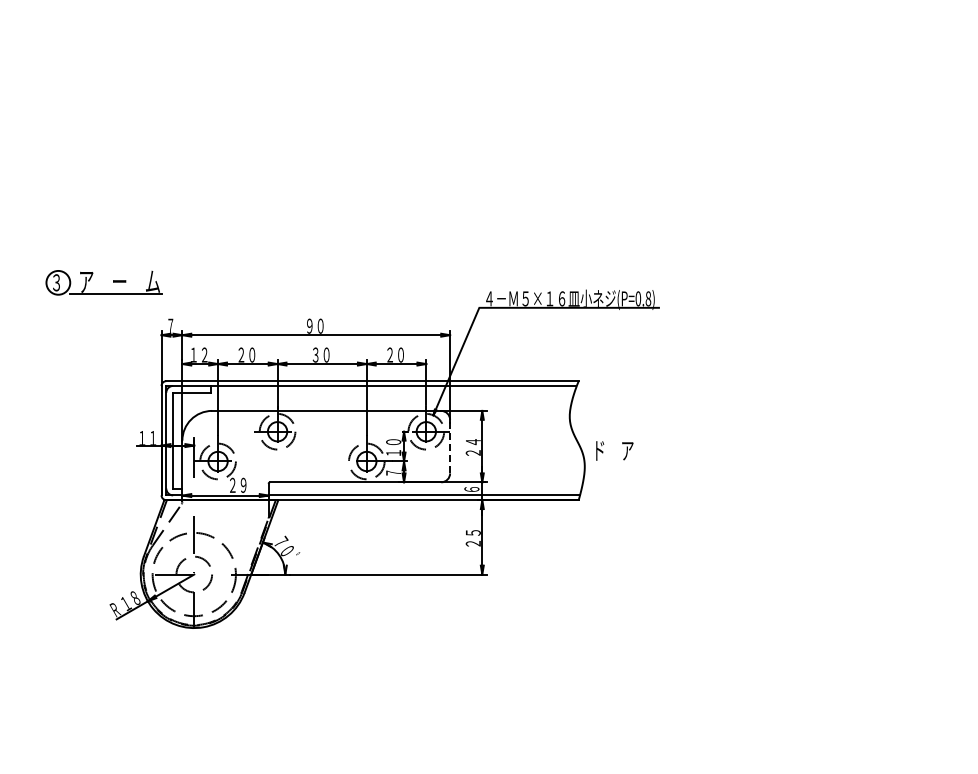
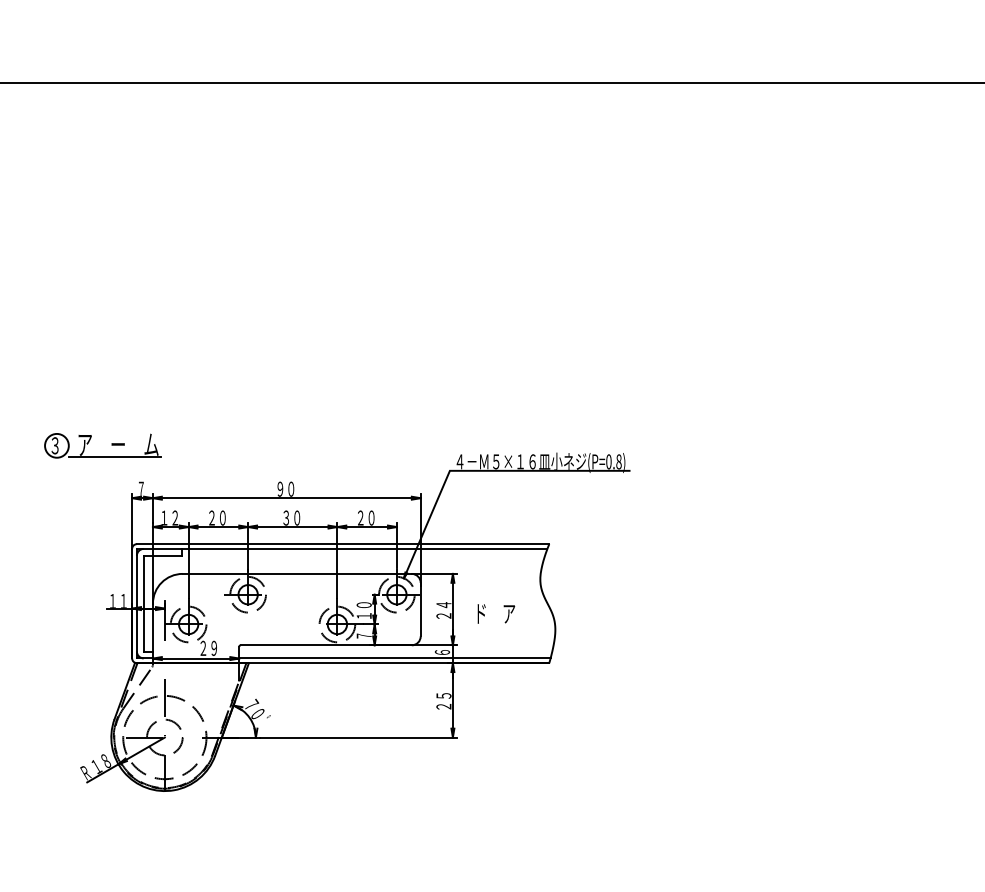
part: (112, 282) -> (111, 445), moved
line: (449, 446) -> (420, 609), dashed -> solid
text: (614, 450) -> (496, 613), moved

